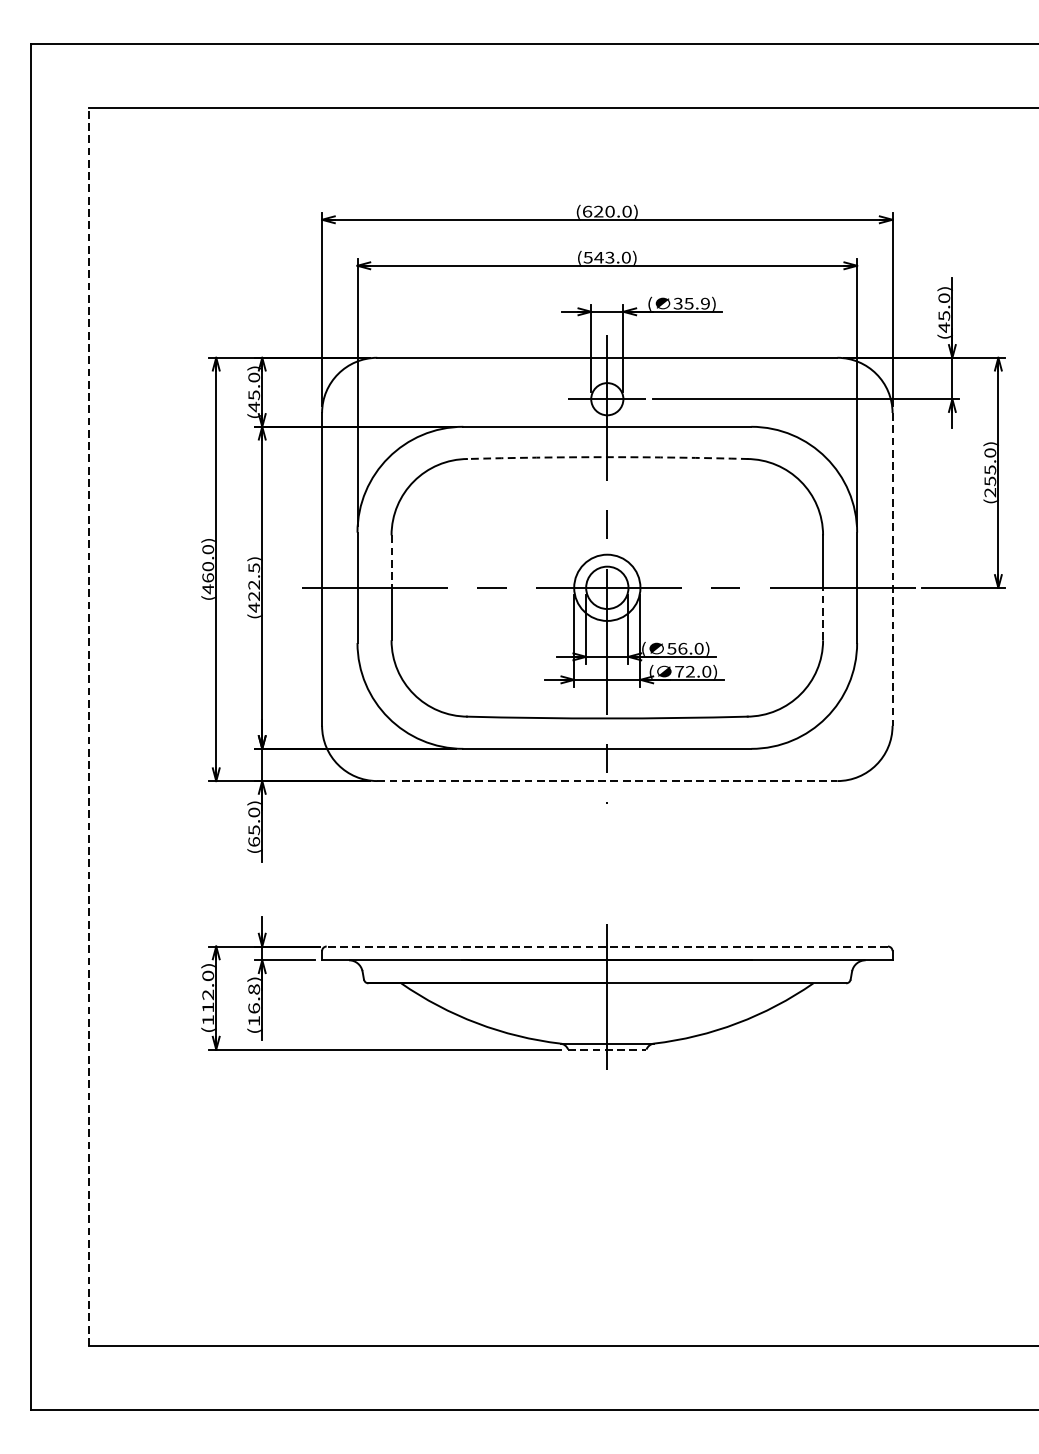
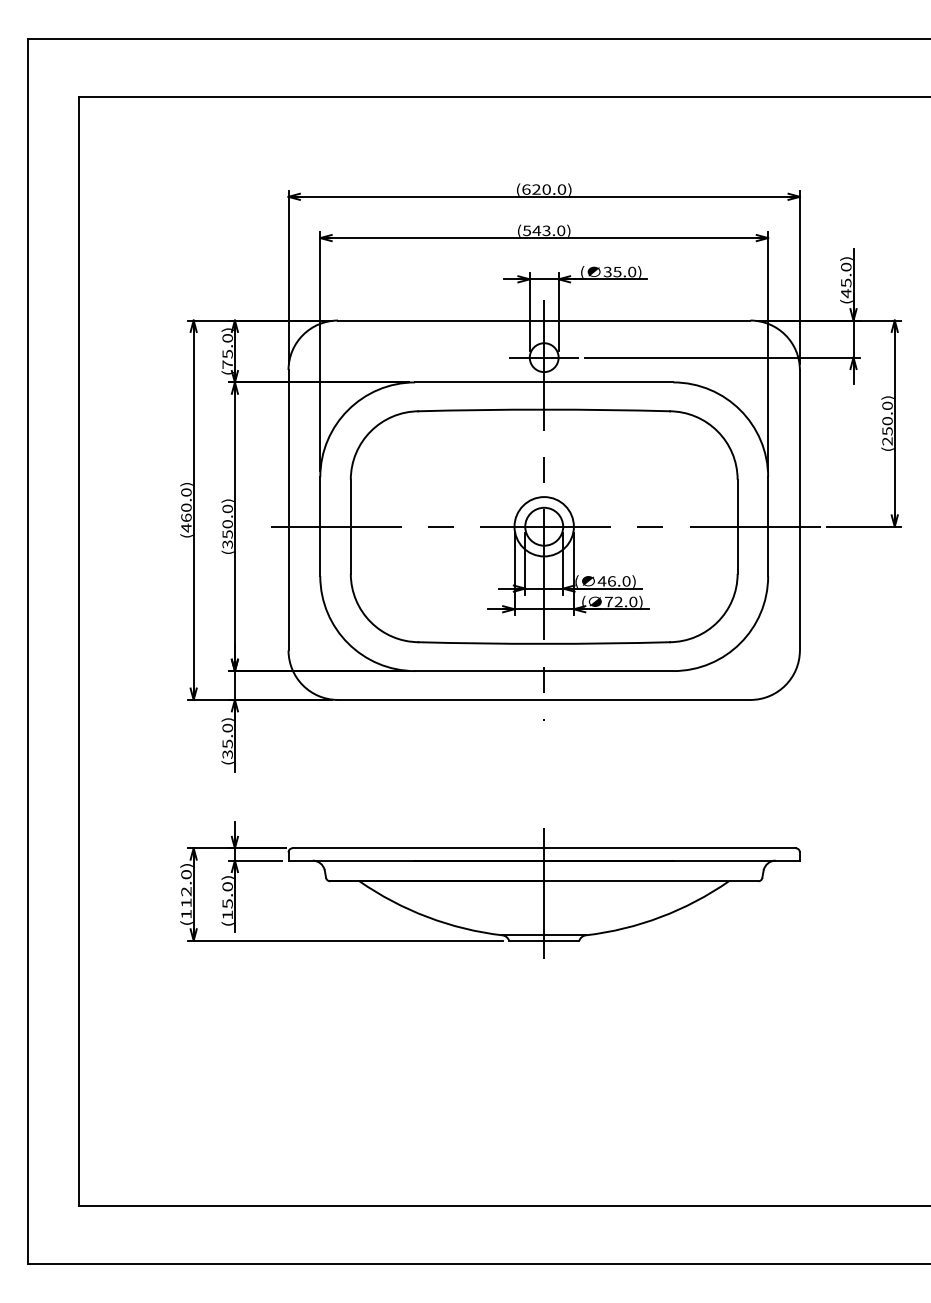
text: (705, 304) -> (632, 272), 35.9) -> 35.0)
text: (253, 406) -> (227, 364), (45.0) -> (75.0)
arc: (607, 457) -> (544, 409), dashed -> solid
text: (990, 470) -> (887, 421), (255.0) -> (250.0)
line: (391, 561) -> (350, 503), dashed -> solid
line: (892, 569) -> (799, 510), dashed -> solid
text: (253, 587) -> (227, 526), (422.5) -> (350.0)
line: (822, 614) -> (737, 550), dashed -> solid
text: (671, 648) -> (601, 581), 56.0) -> 46.0)
line: (88, 727) -> (79, 651), dashed -> solid
line: (607, 780) -> (544, 699), dashed -> solid
text: (253, 841) -> (227, 754), (65.0) -> (35.0)
line: (607, 946) -> (544, 848), dashed -> solid
text: (253, 999) -> (227, 895), (16.8) -> (15.0)
line: (607, 1049) -> (544, 940), dashed -> solid

